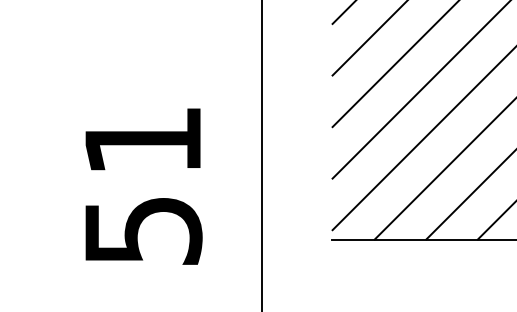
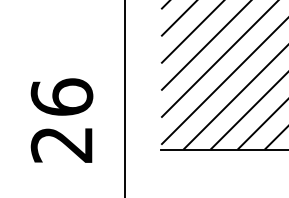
text: (142, 184) -> (61, 120), 51 -> 26

